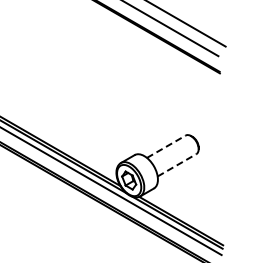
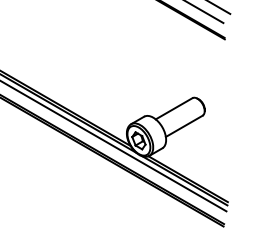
line: (166, 146) -> (174, 108), dashed -> solid
line: (177, 165) -> (184, 126), dashed -> solid

